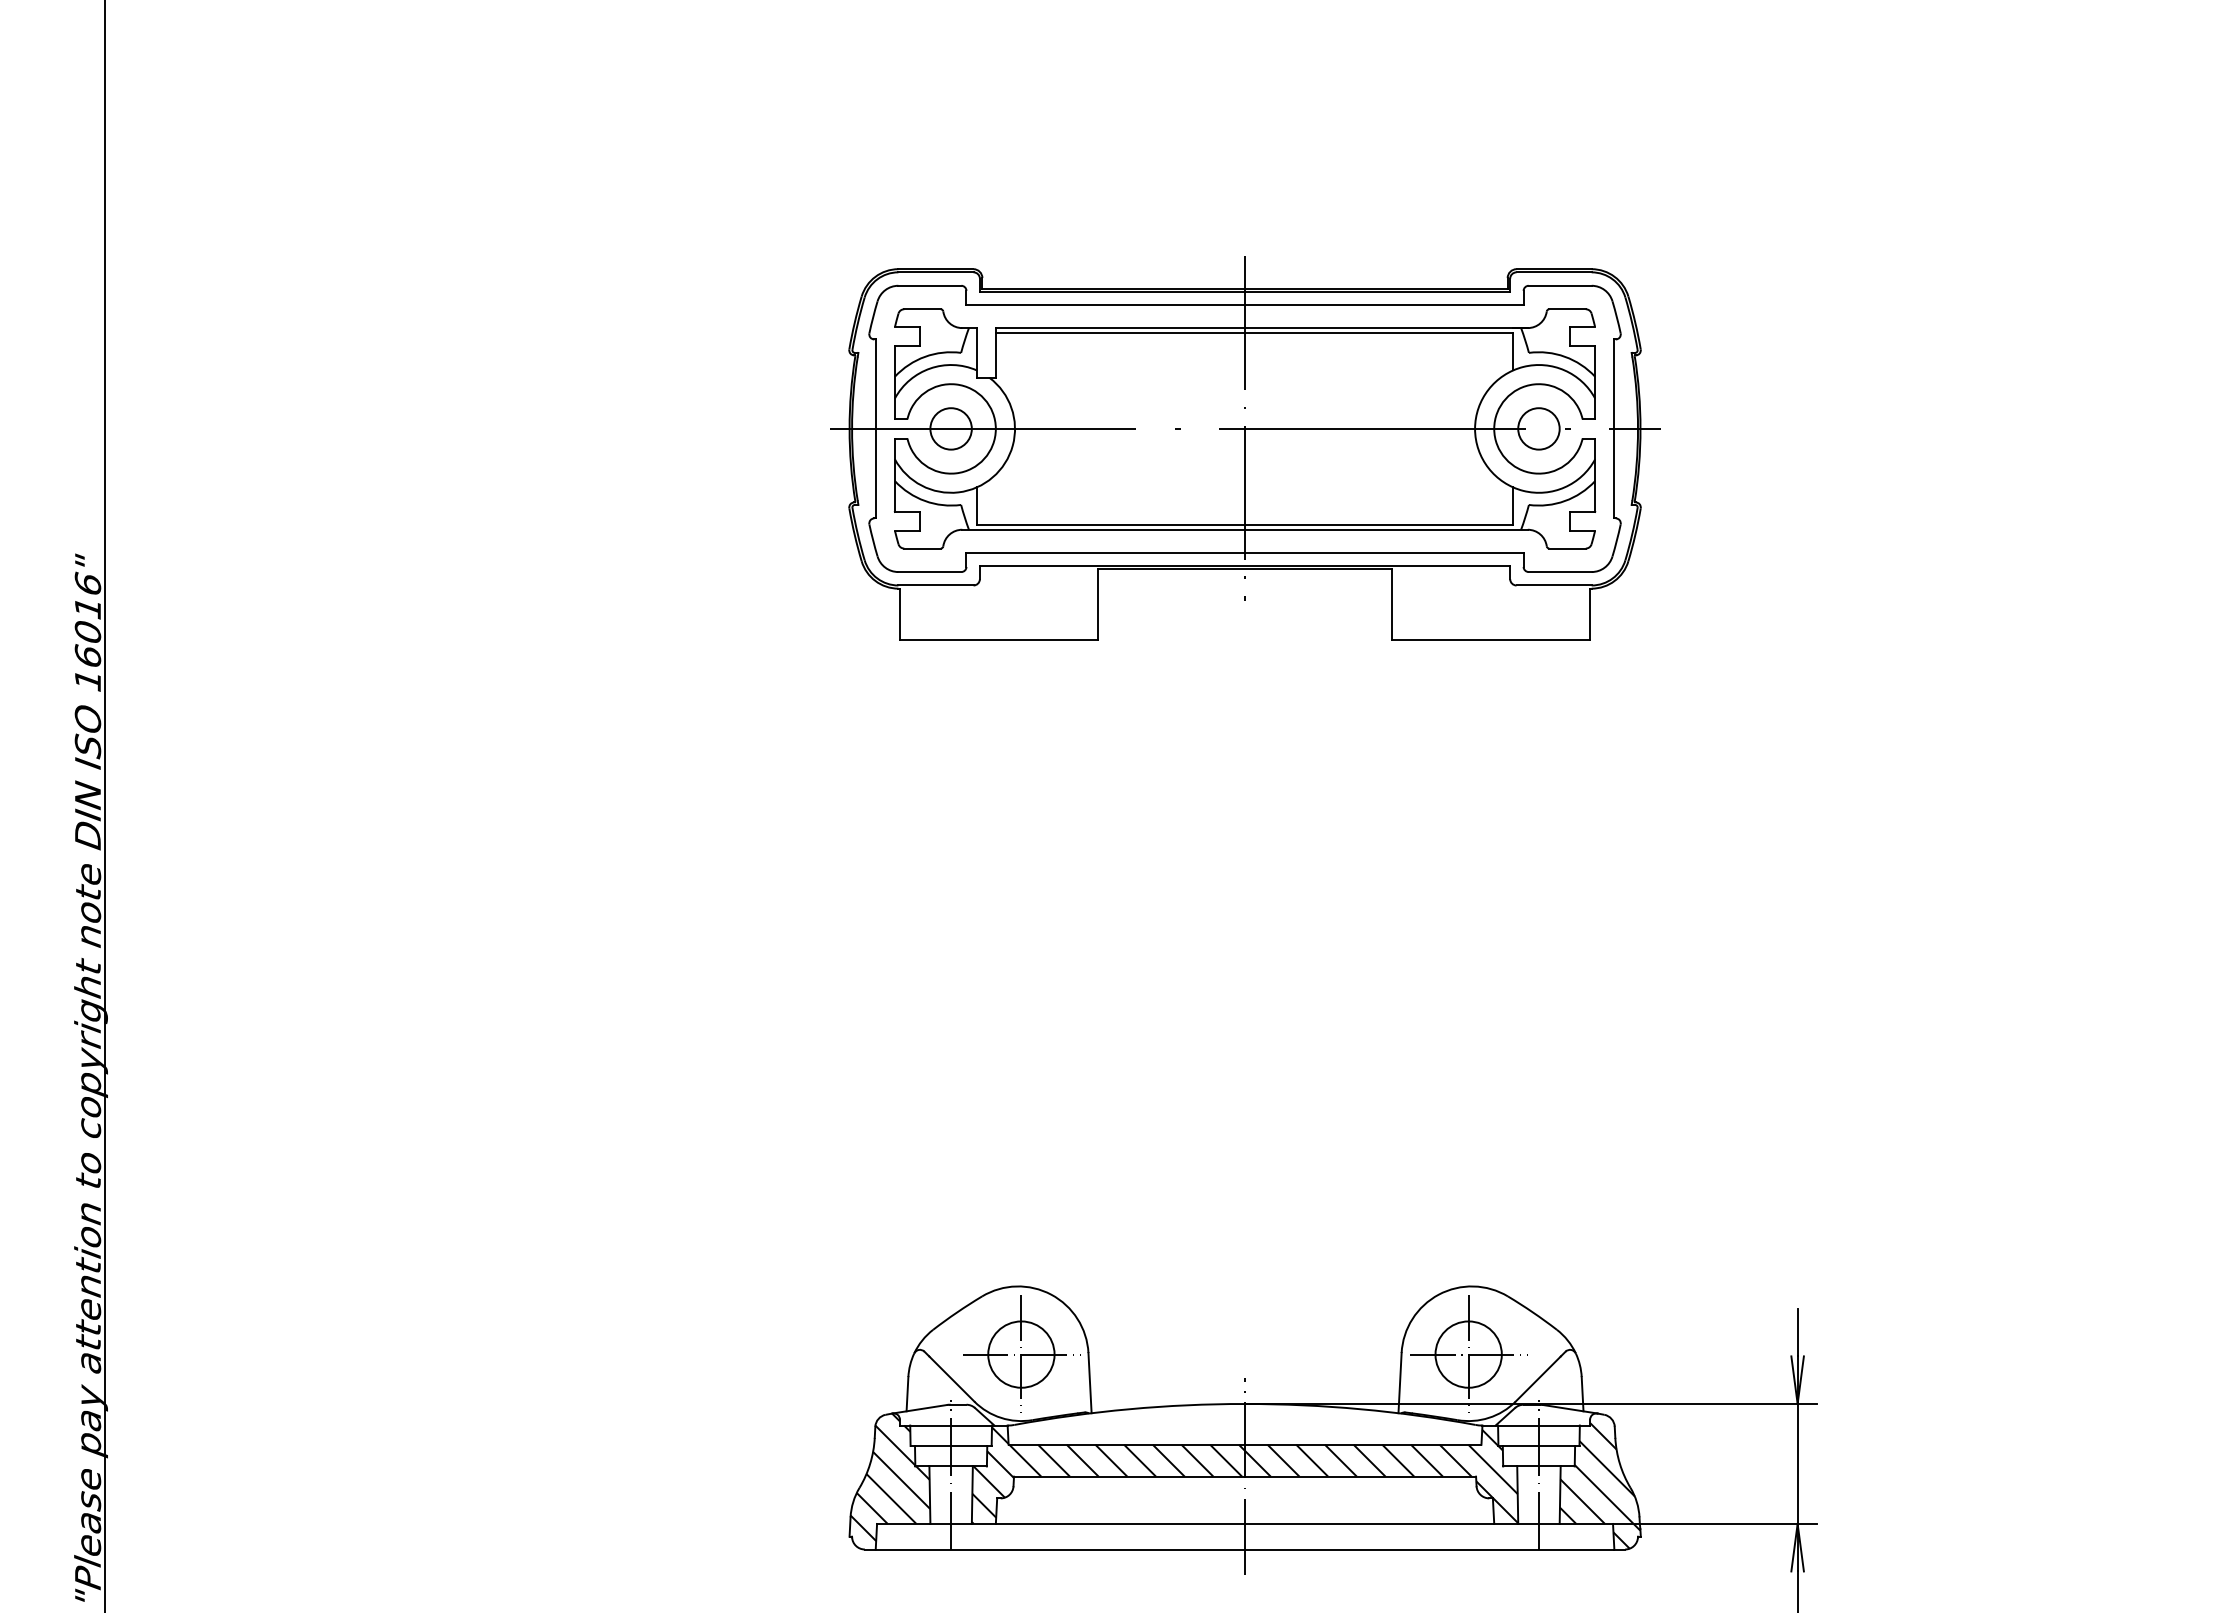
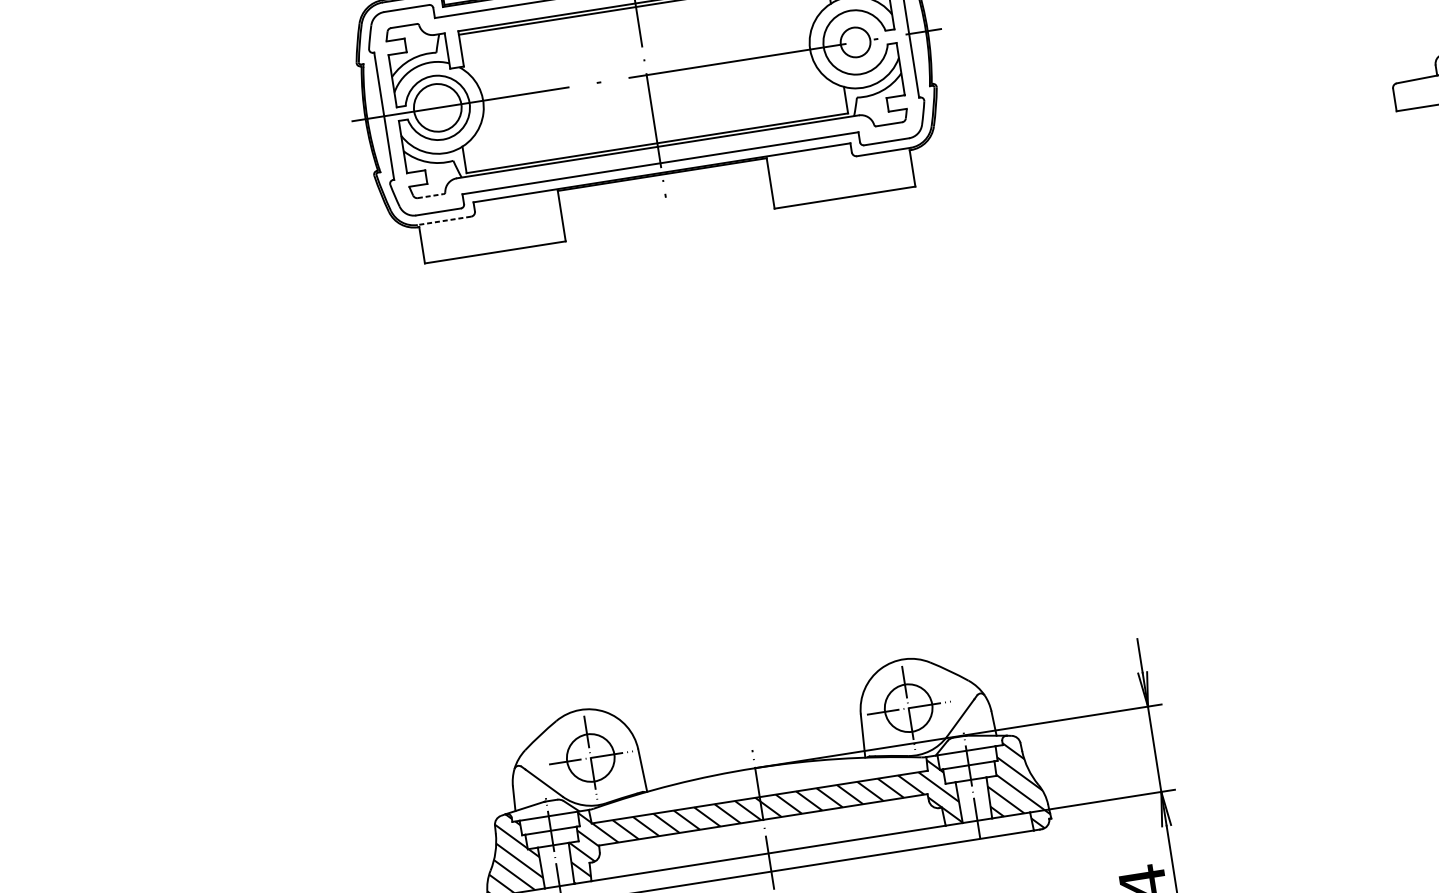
circle: (950, 428) -> (437, 107), size x1.6
line: (923, 548) -> (431, 195), solid -> dashed
line: (935, 585) -> (444, 220), solid -> dashed

